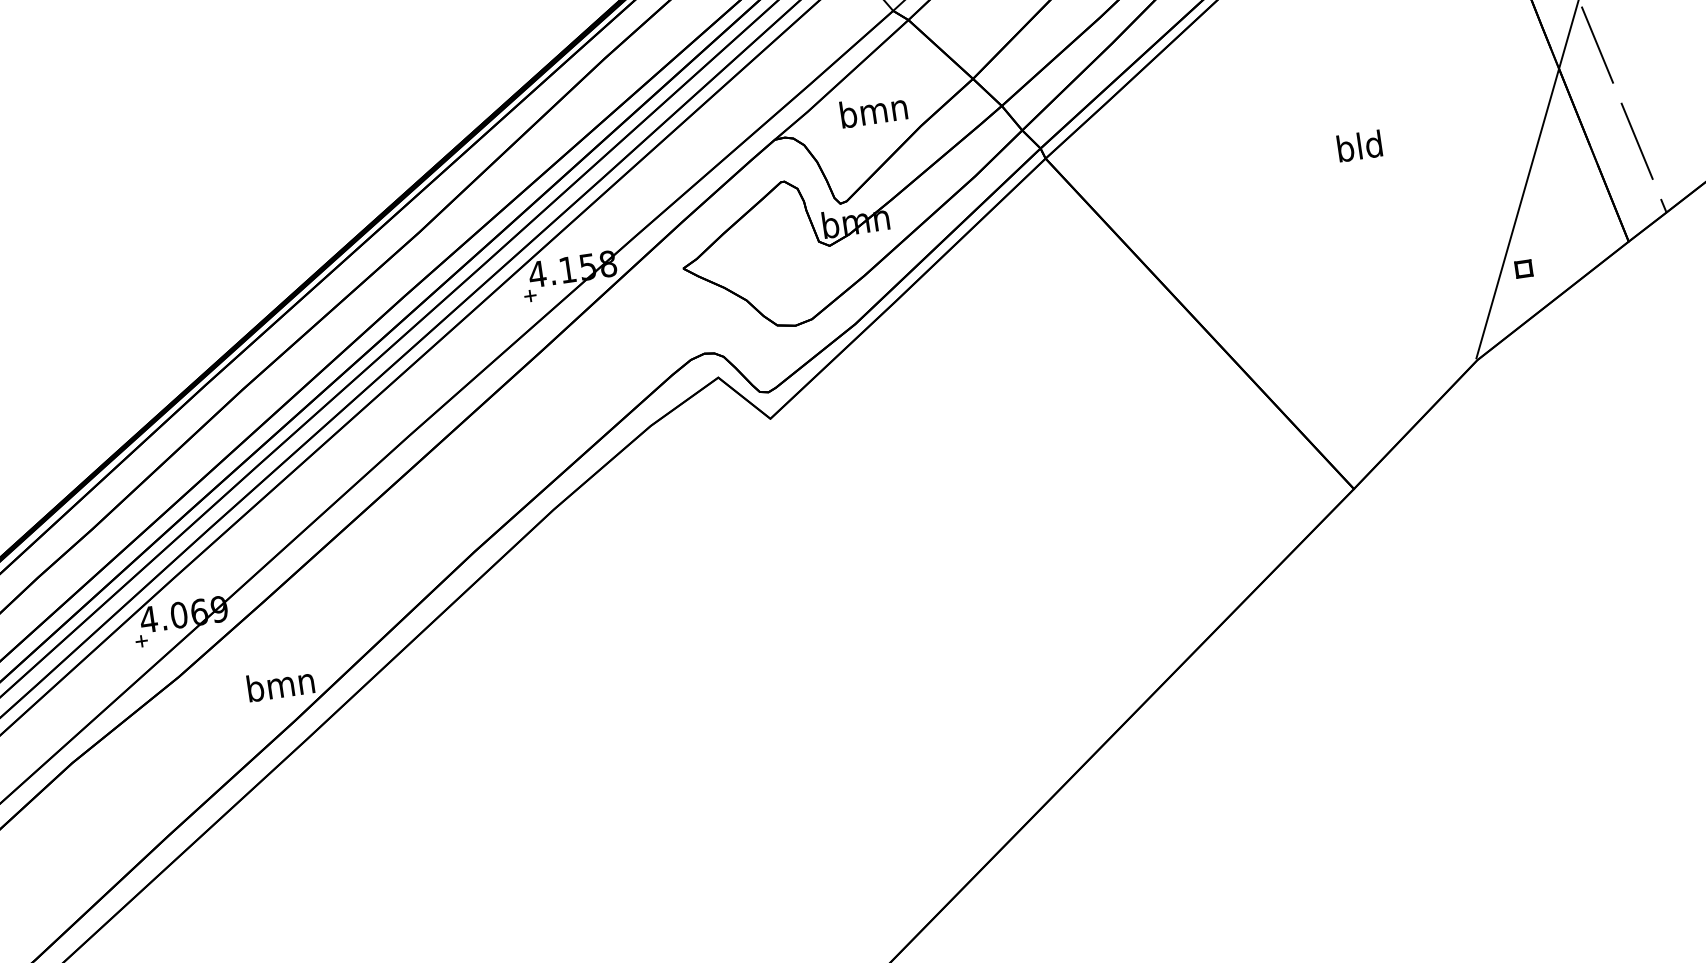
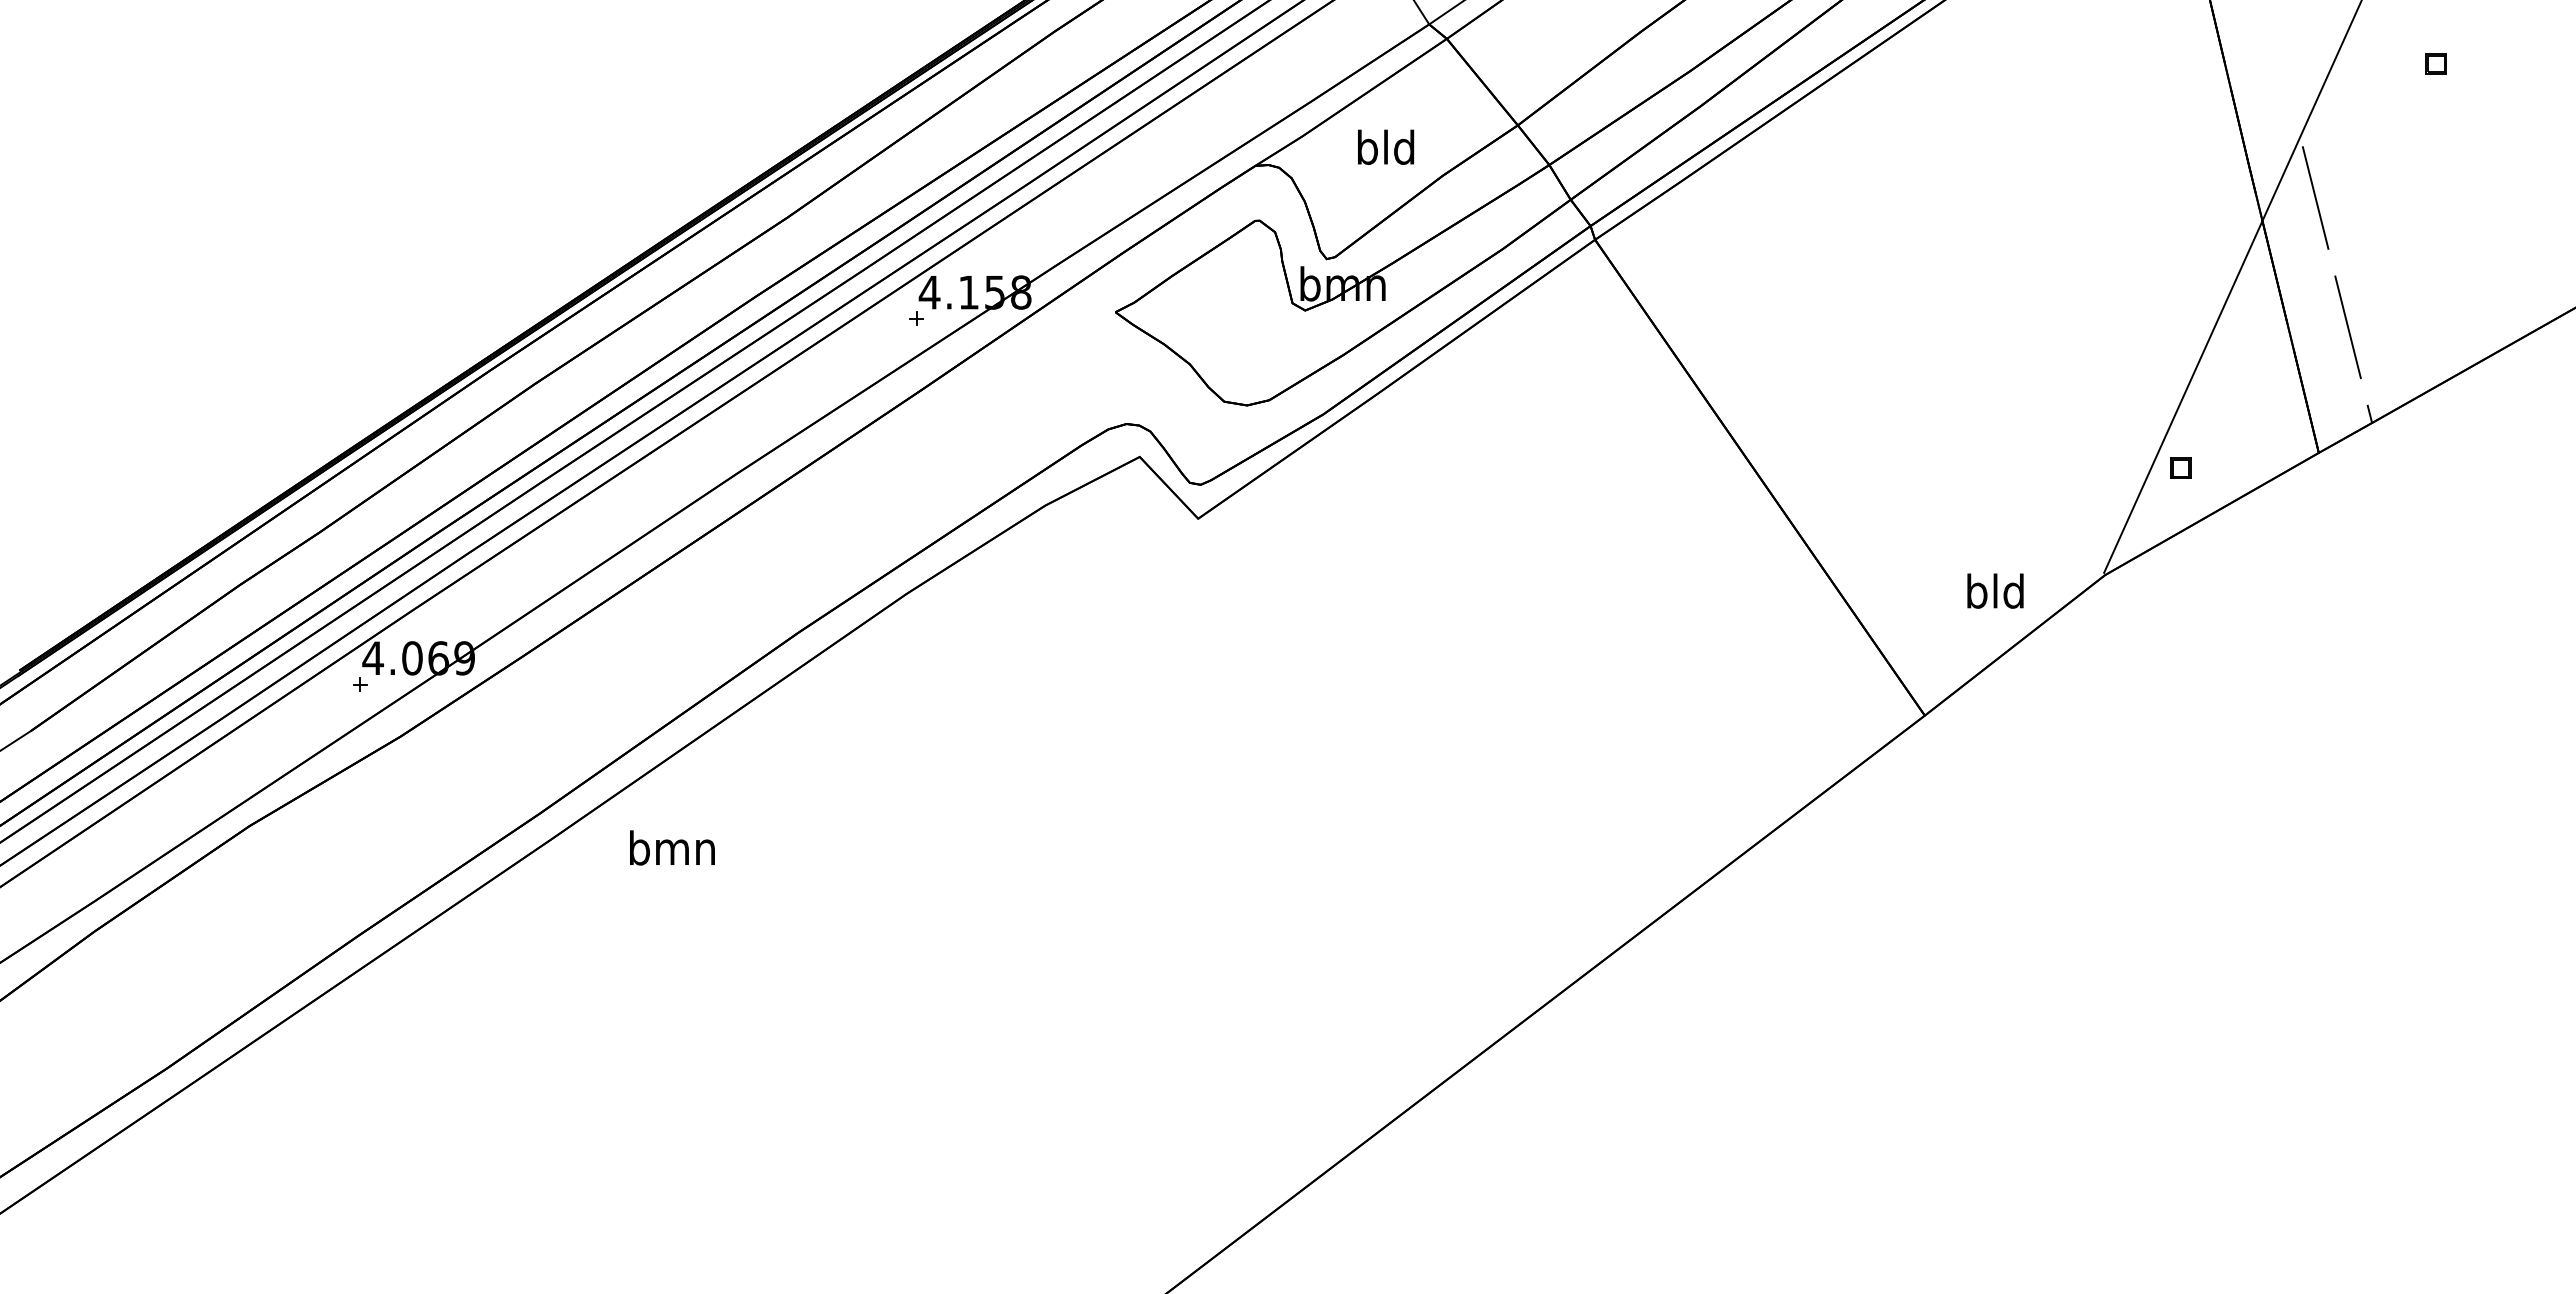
text: (873, 110) -> (1385, 146), bmn -> bld
text: (1359, 145) -> (1995, 590), moved
text: (280, 684) -> (672, 847), moved

